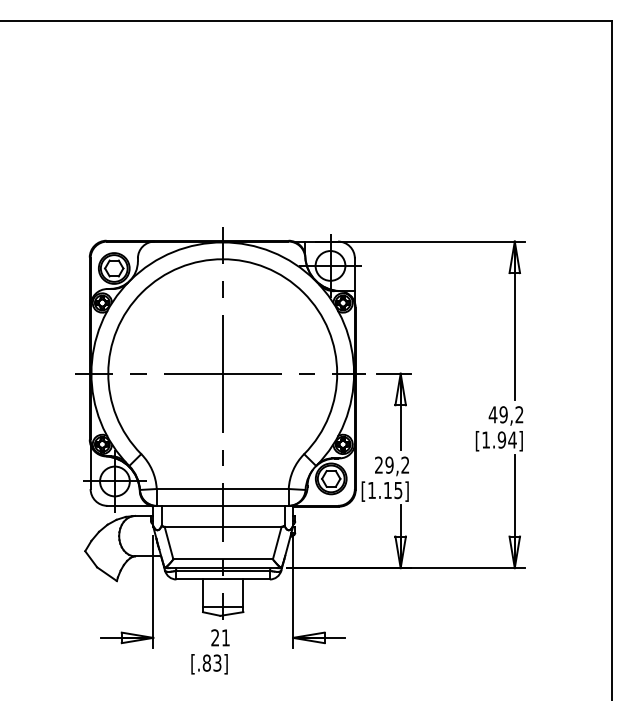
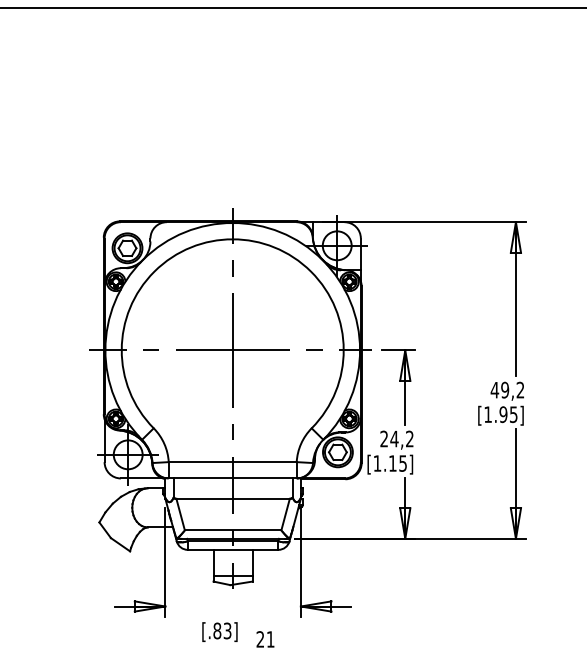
text: (512, 439) -> (513, 414), [1.94] -> [1.95]
text: (389, 464) -> (394, 438), 29,2 -> 24,2
text: (220, 637) -> (265, 639), moved

